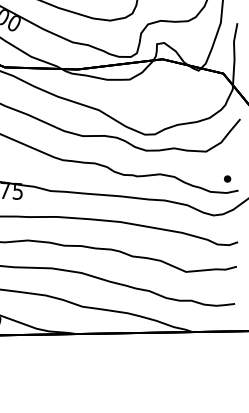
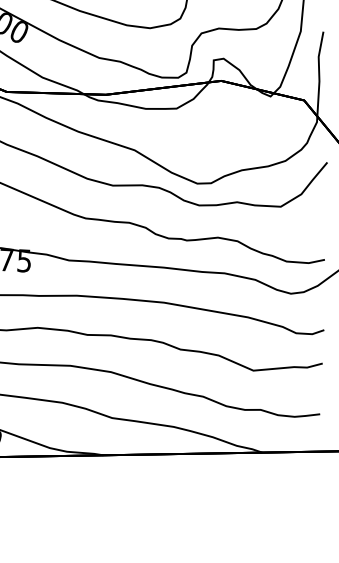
part: (227, 178) -> (309, 243), removed

